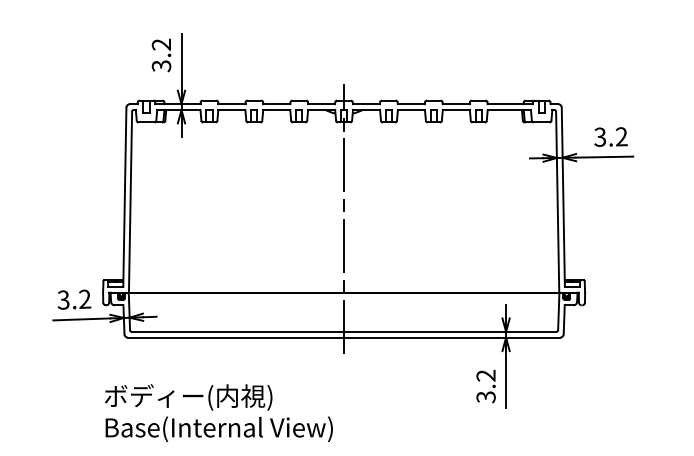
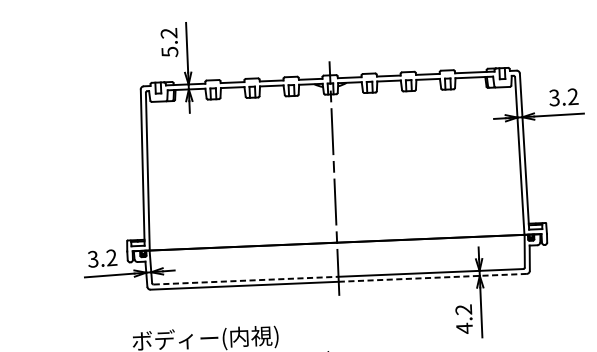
text: (160, 65) -> (168, 51), 3.2 -> 5.2
line: (238, 331) -> (246, 280), solid -> dashed
line: (451, 337) -> (432, 277), solid -> dashed
text: (485, 396) -> (464, 327), 3.2 -> 4.2

